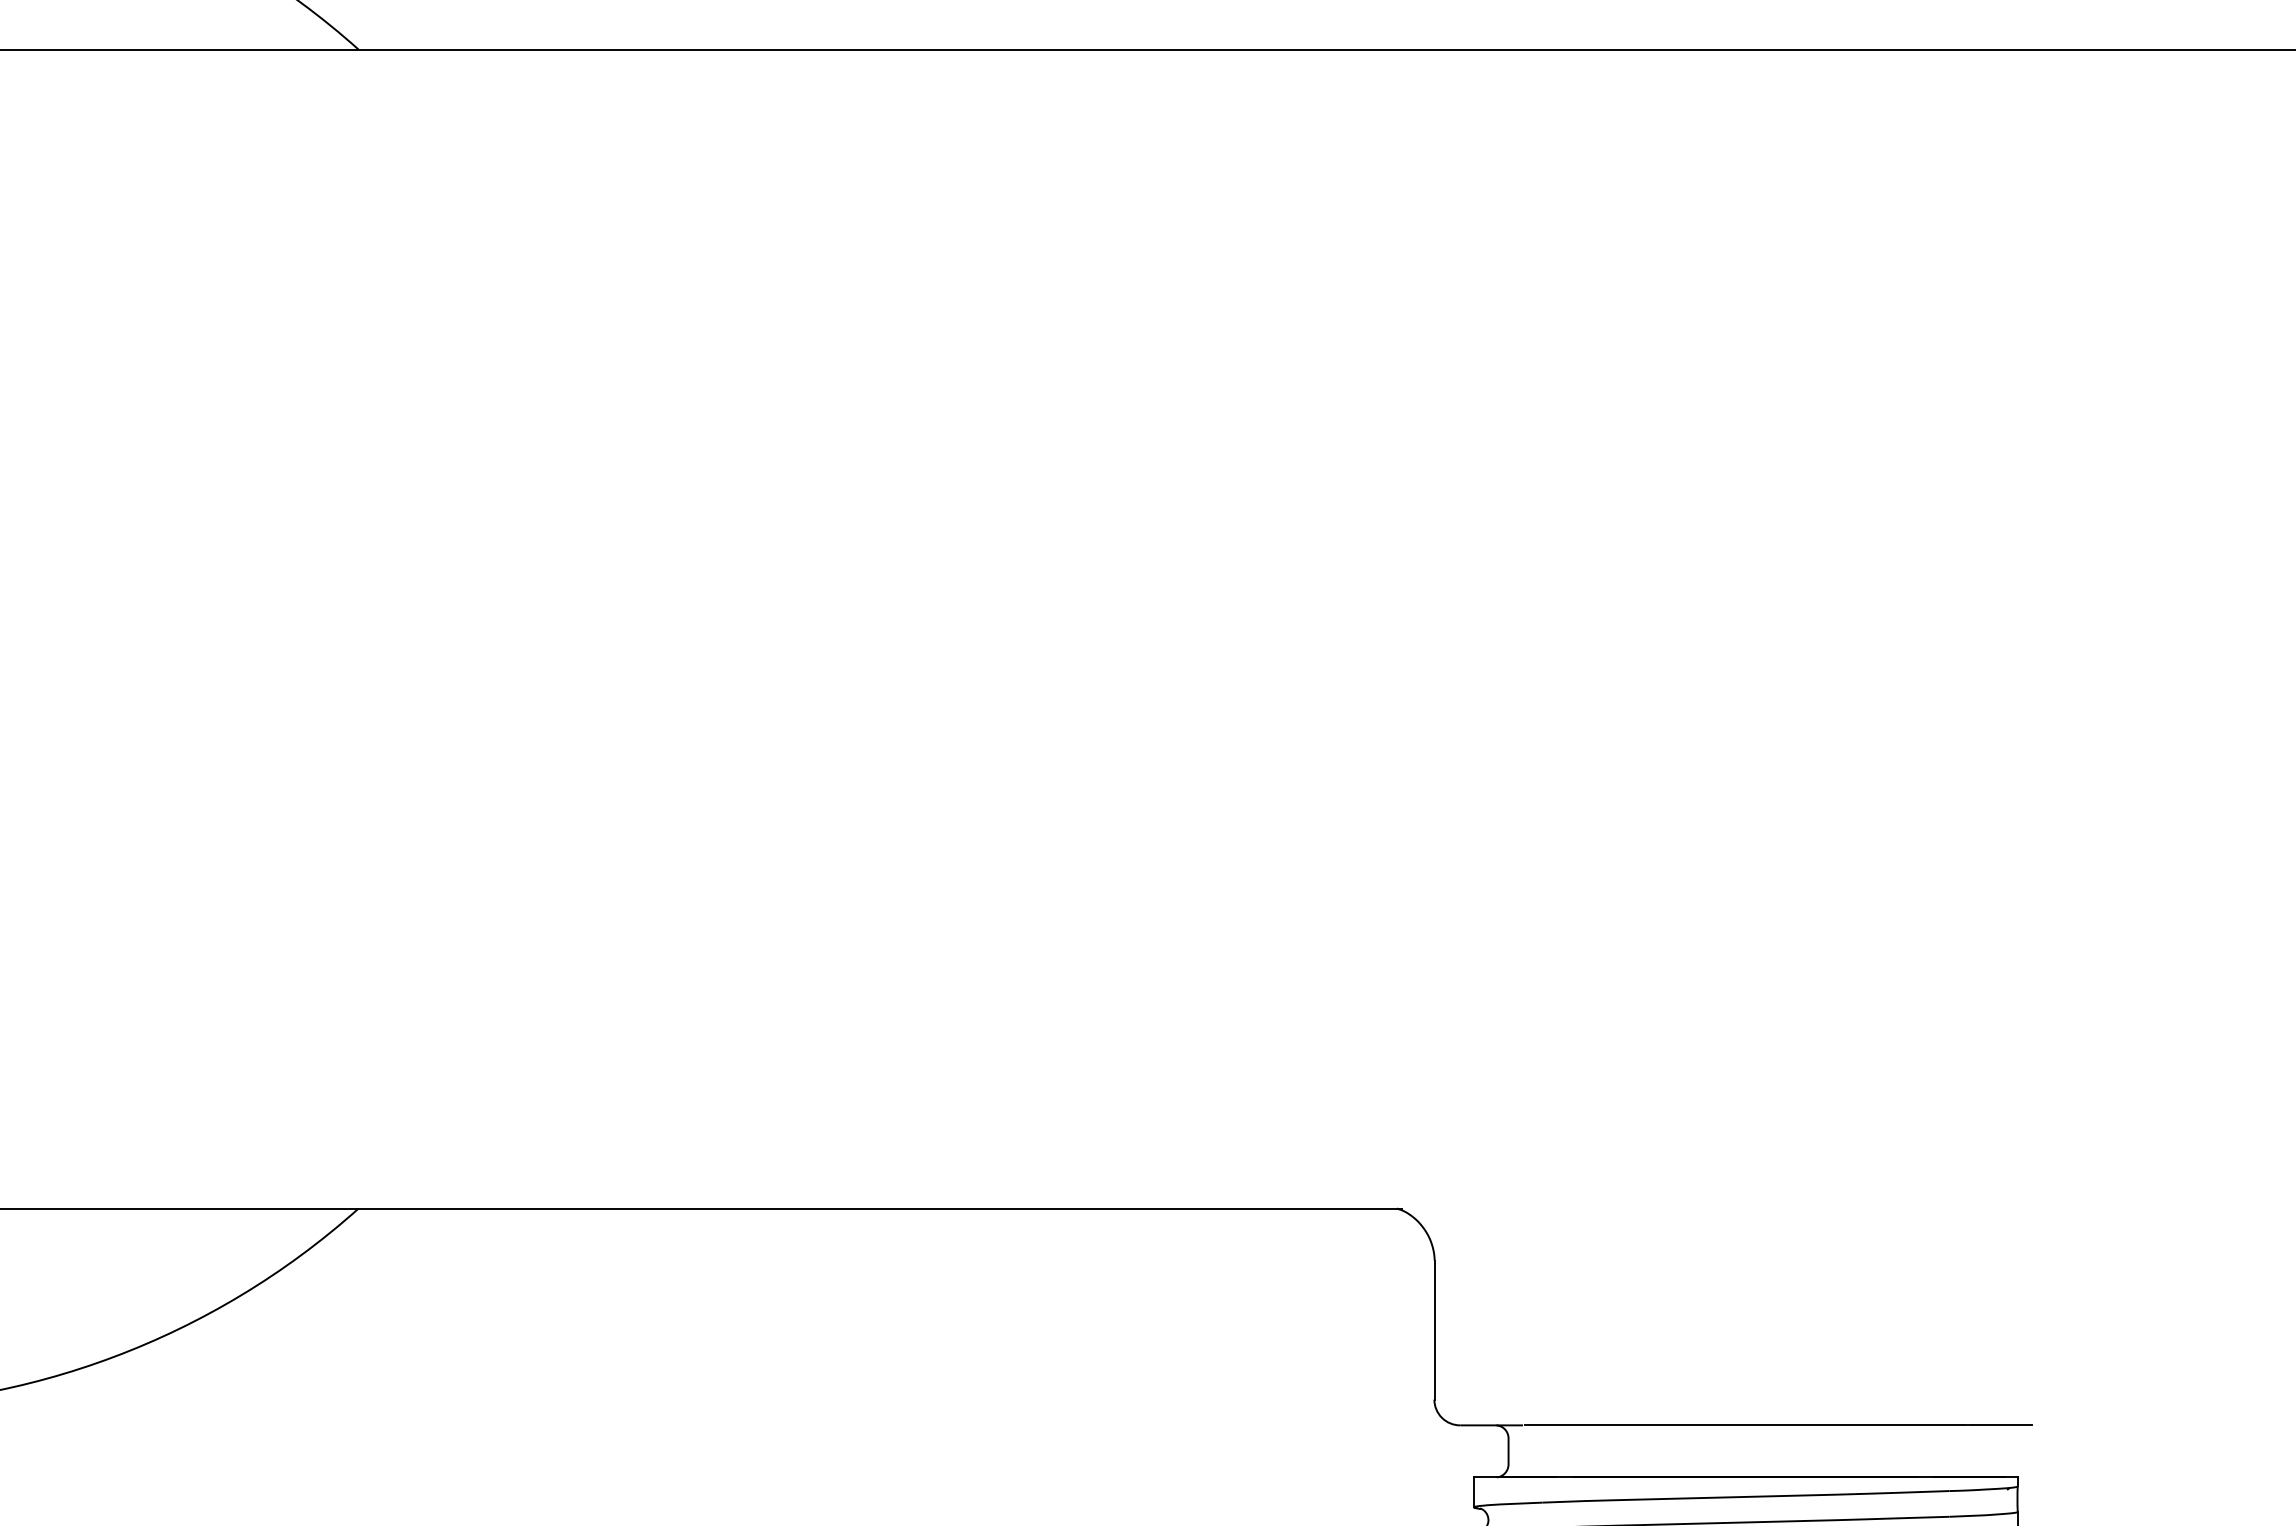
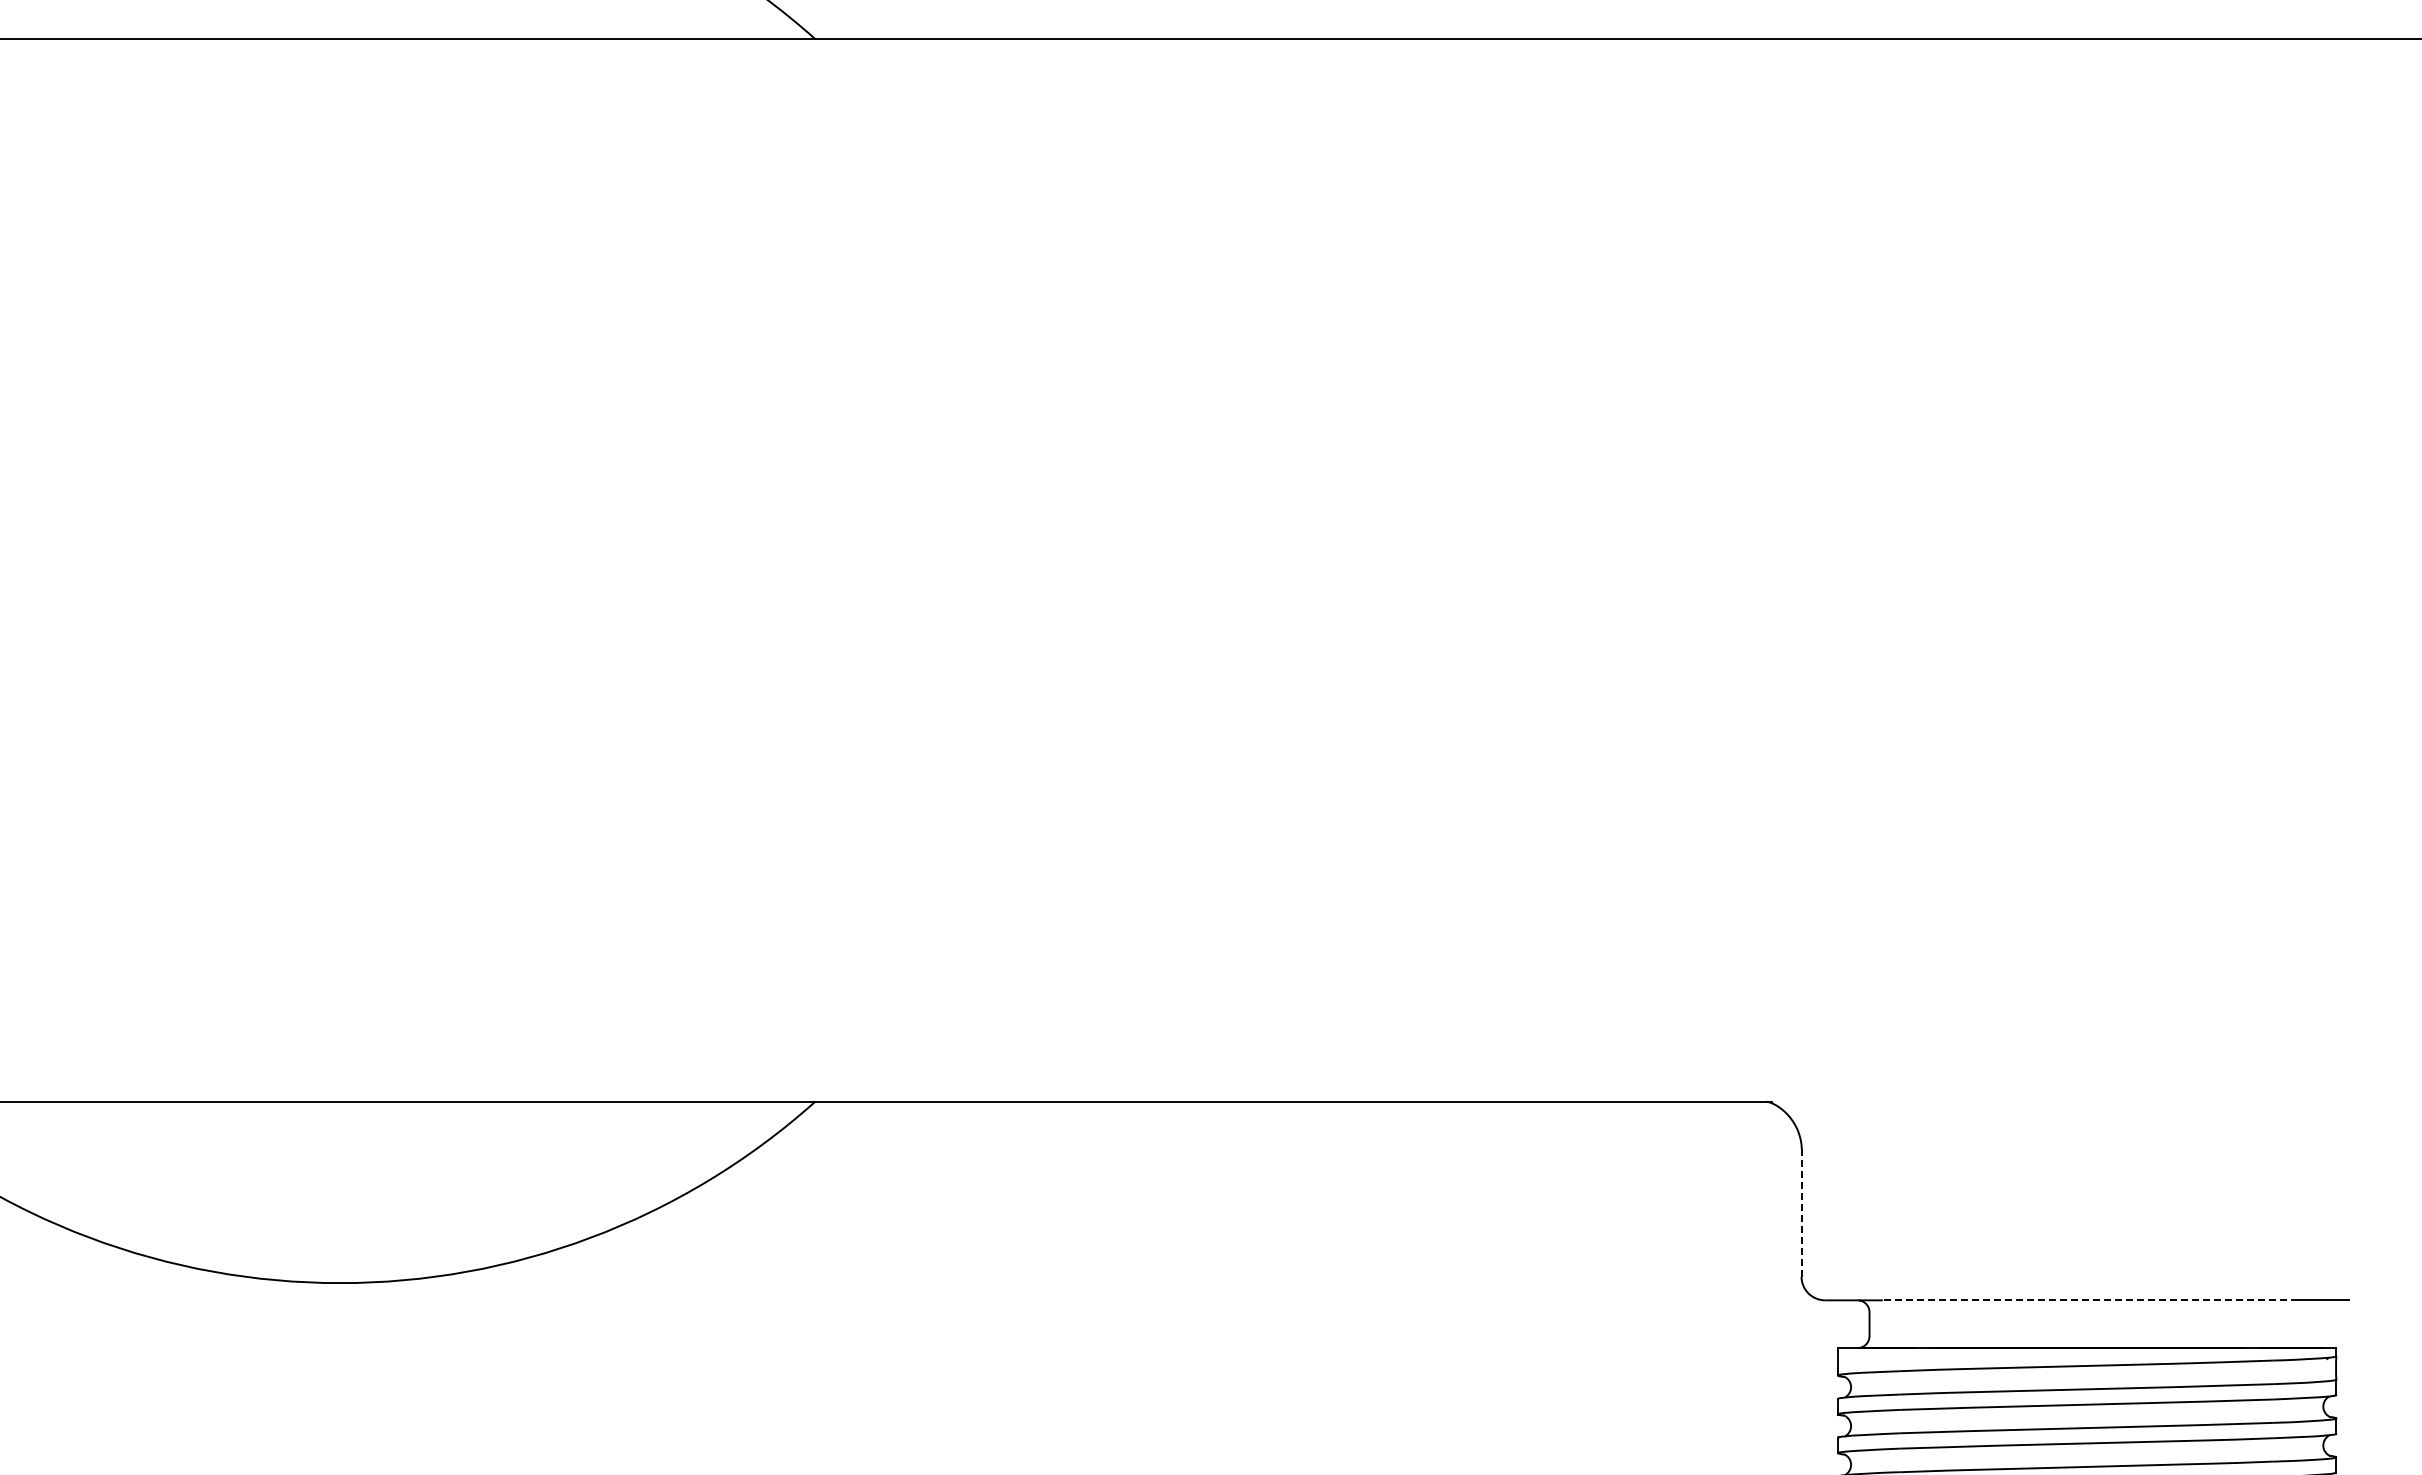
line: (1434, 1330) -> (1801, 1213), solid -> dashed
line: (1746, 1425) -> (2087, 1300), solid -> dashed

